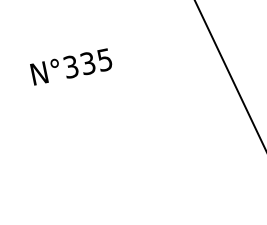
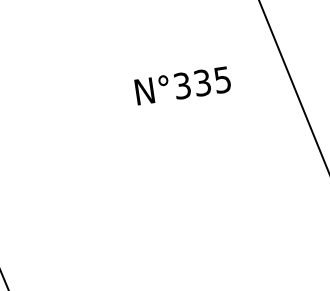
text: (71, 66) -> (182, 85), moved

